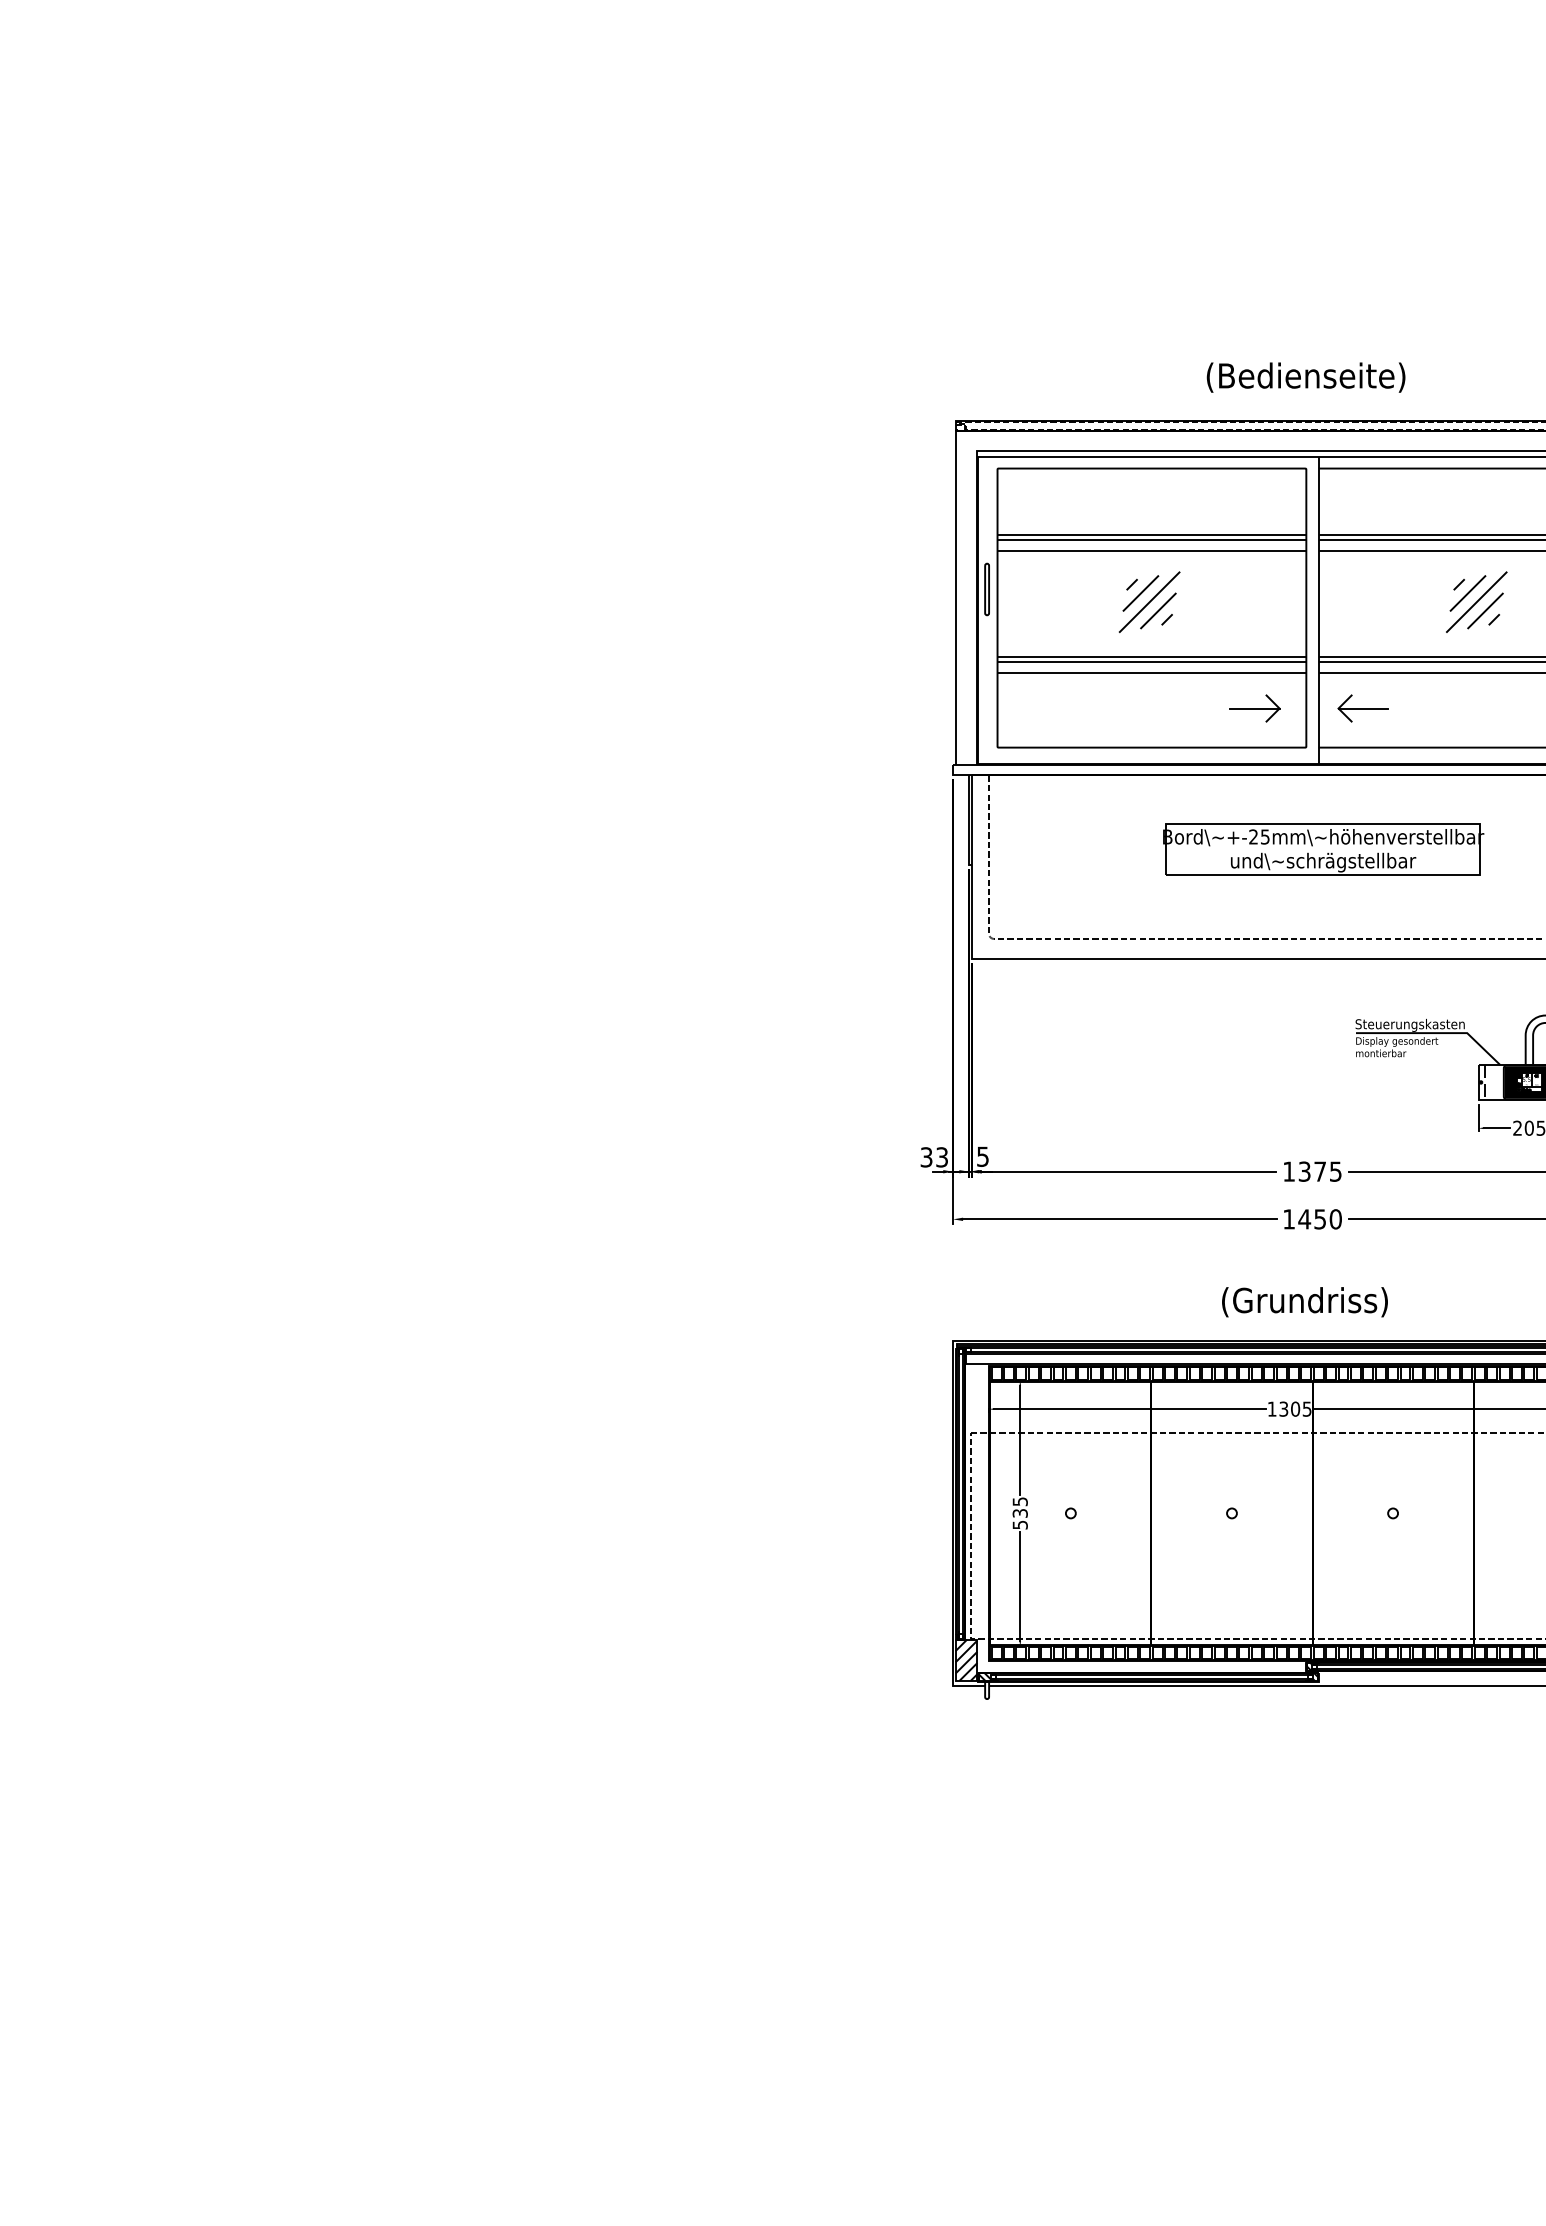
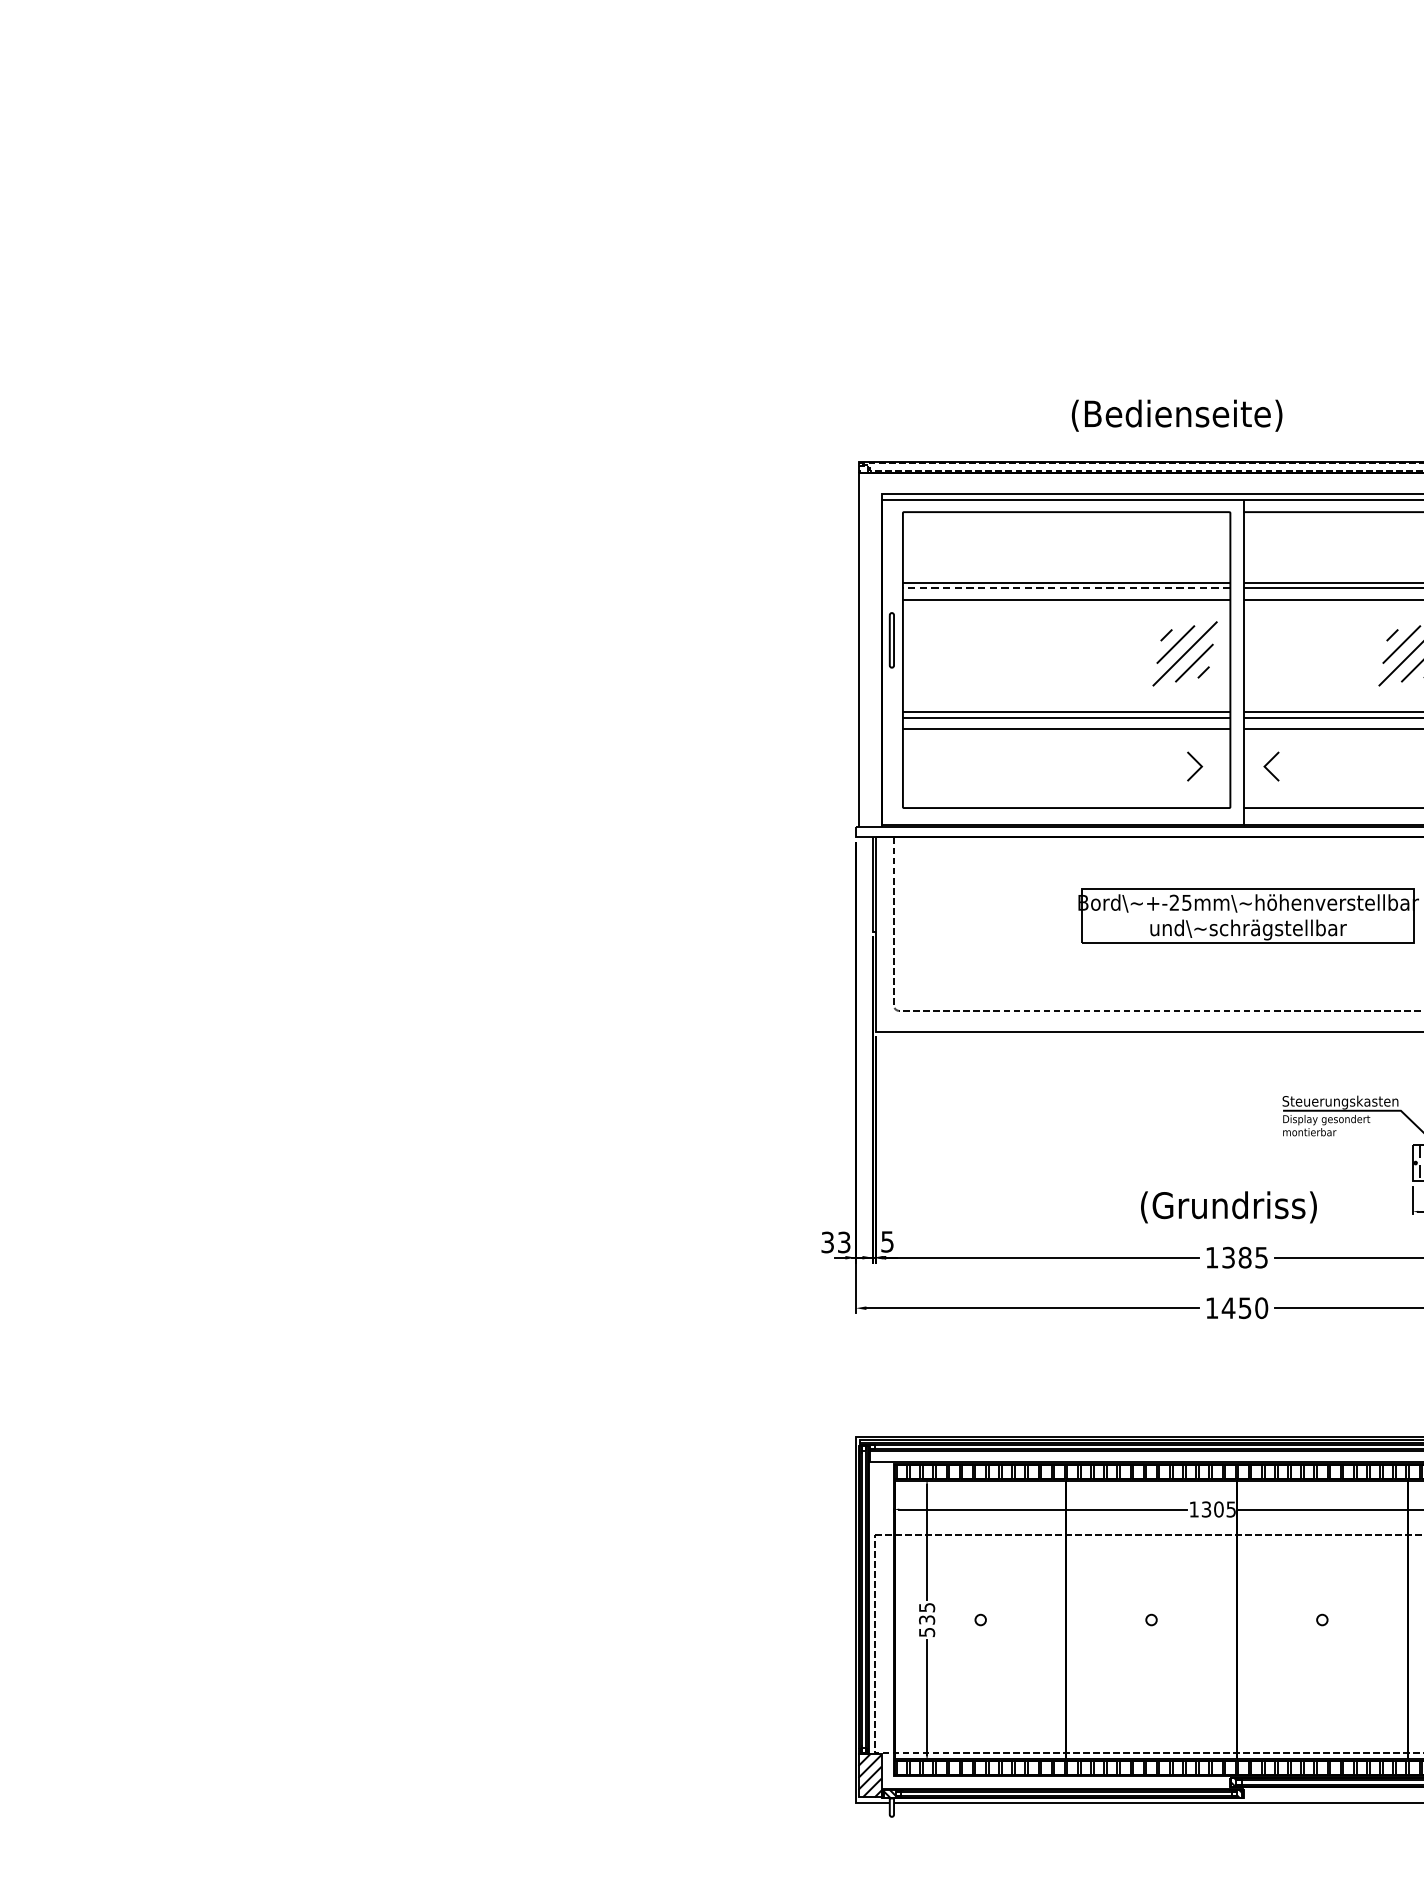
text: (1305, 377) -> (1176, 415), moved
line: (1151, 540) -> (1066, 588), solid -> dashed
part: (1149, 601) -> (1184, 653), moved
line: (1254, 708) -> (1175, 766), removed
line: (1363, 708) -> (1290, 766), removed
text: (1320, 1171) -> (1245, 1257), 1375 -> 1385
text: (1304, 1302) -> (1228, 1207), moved

